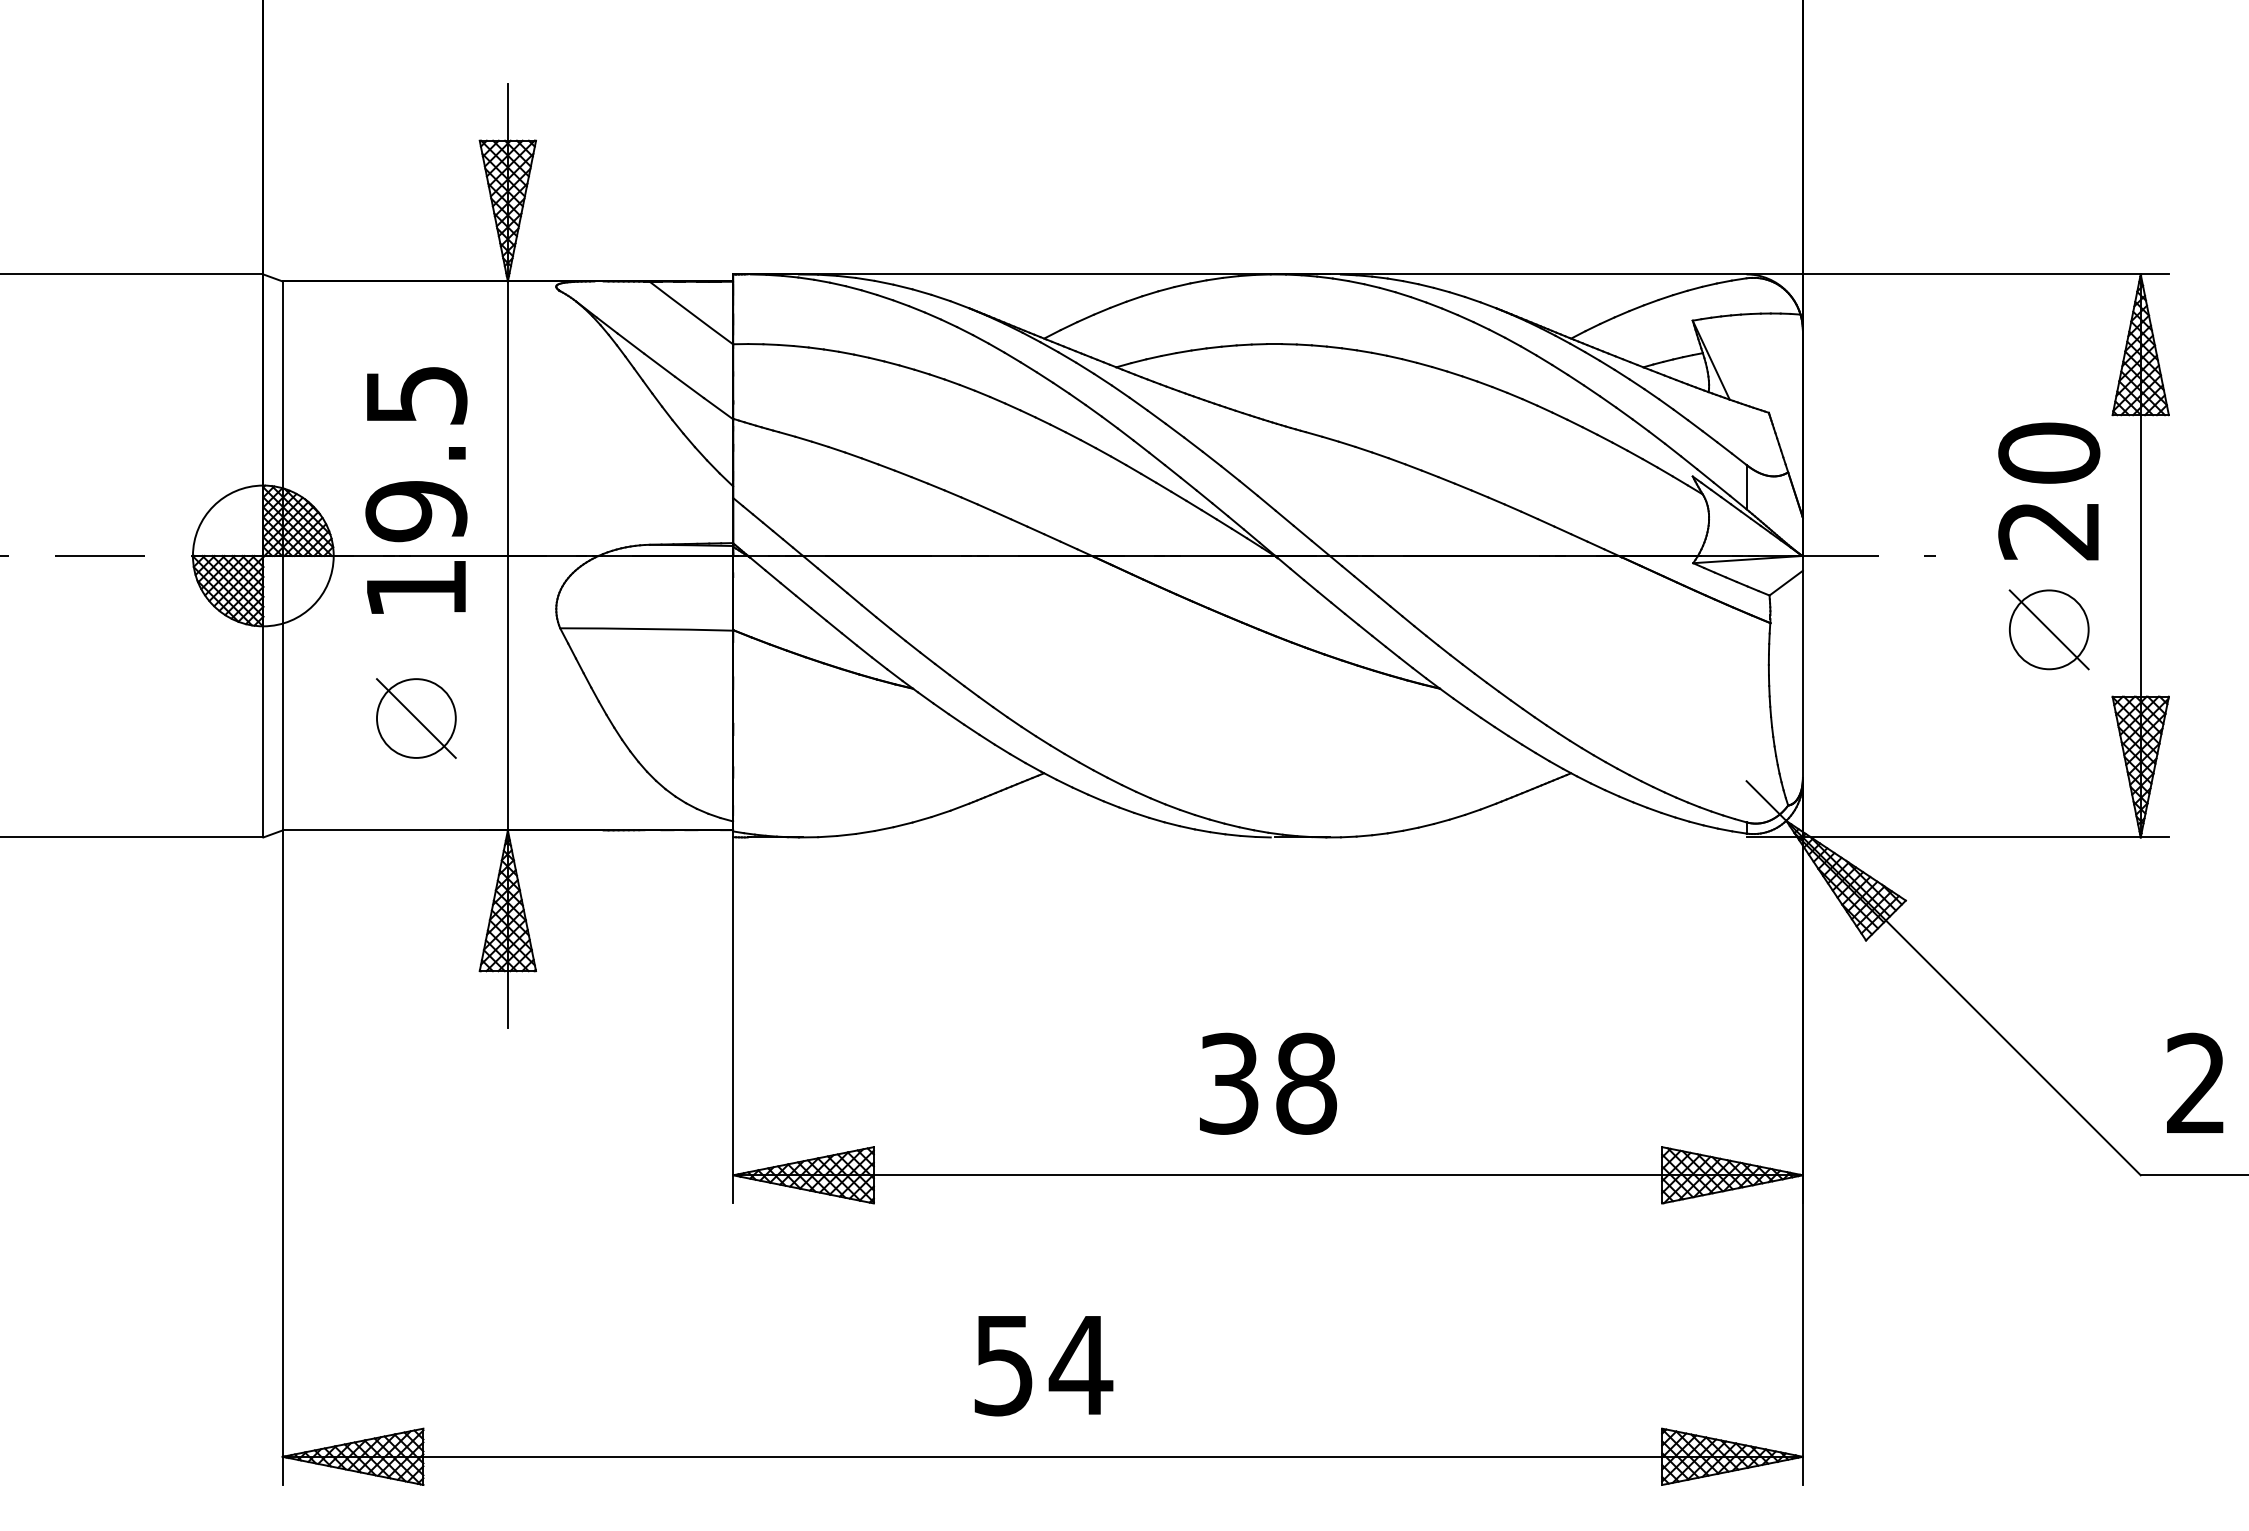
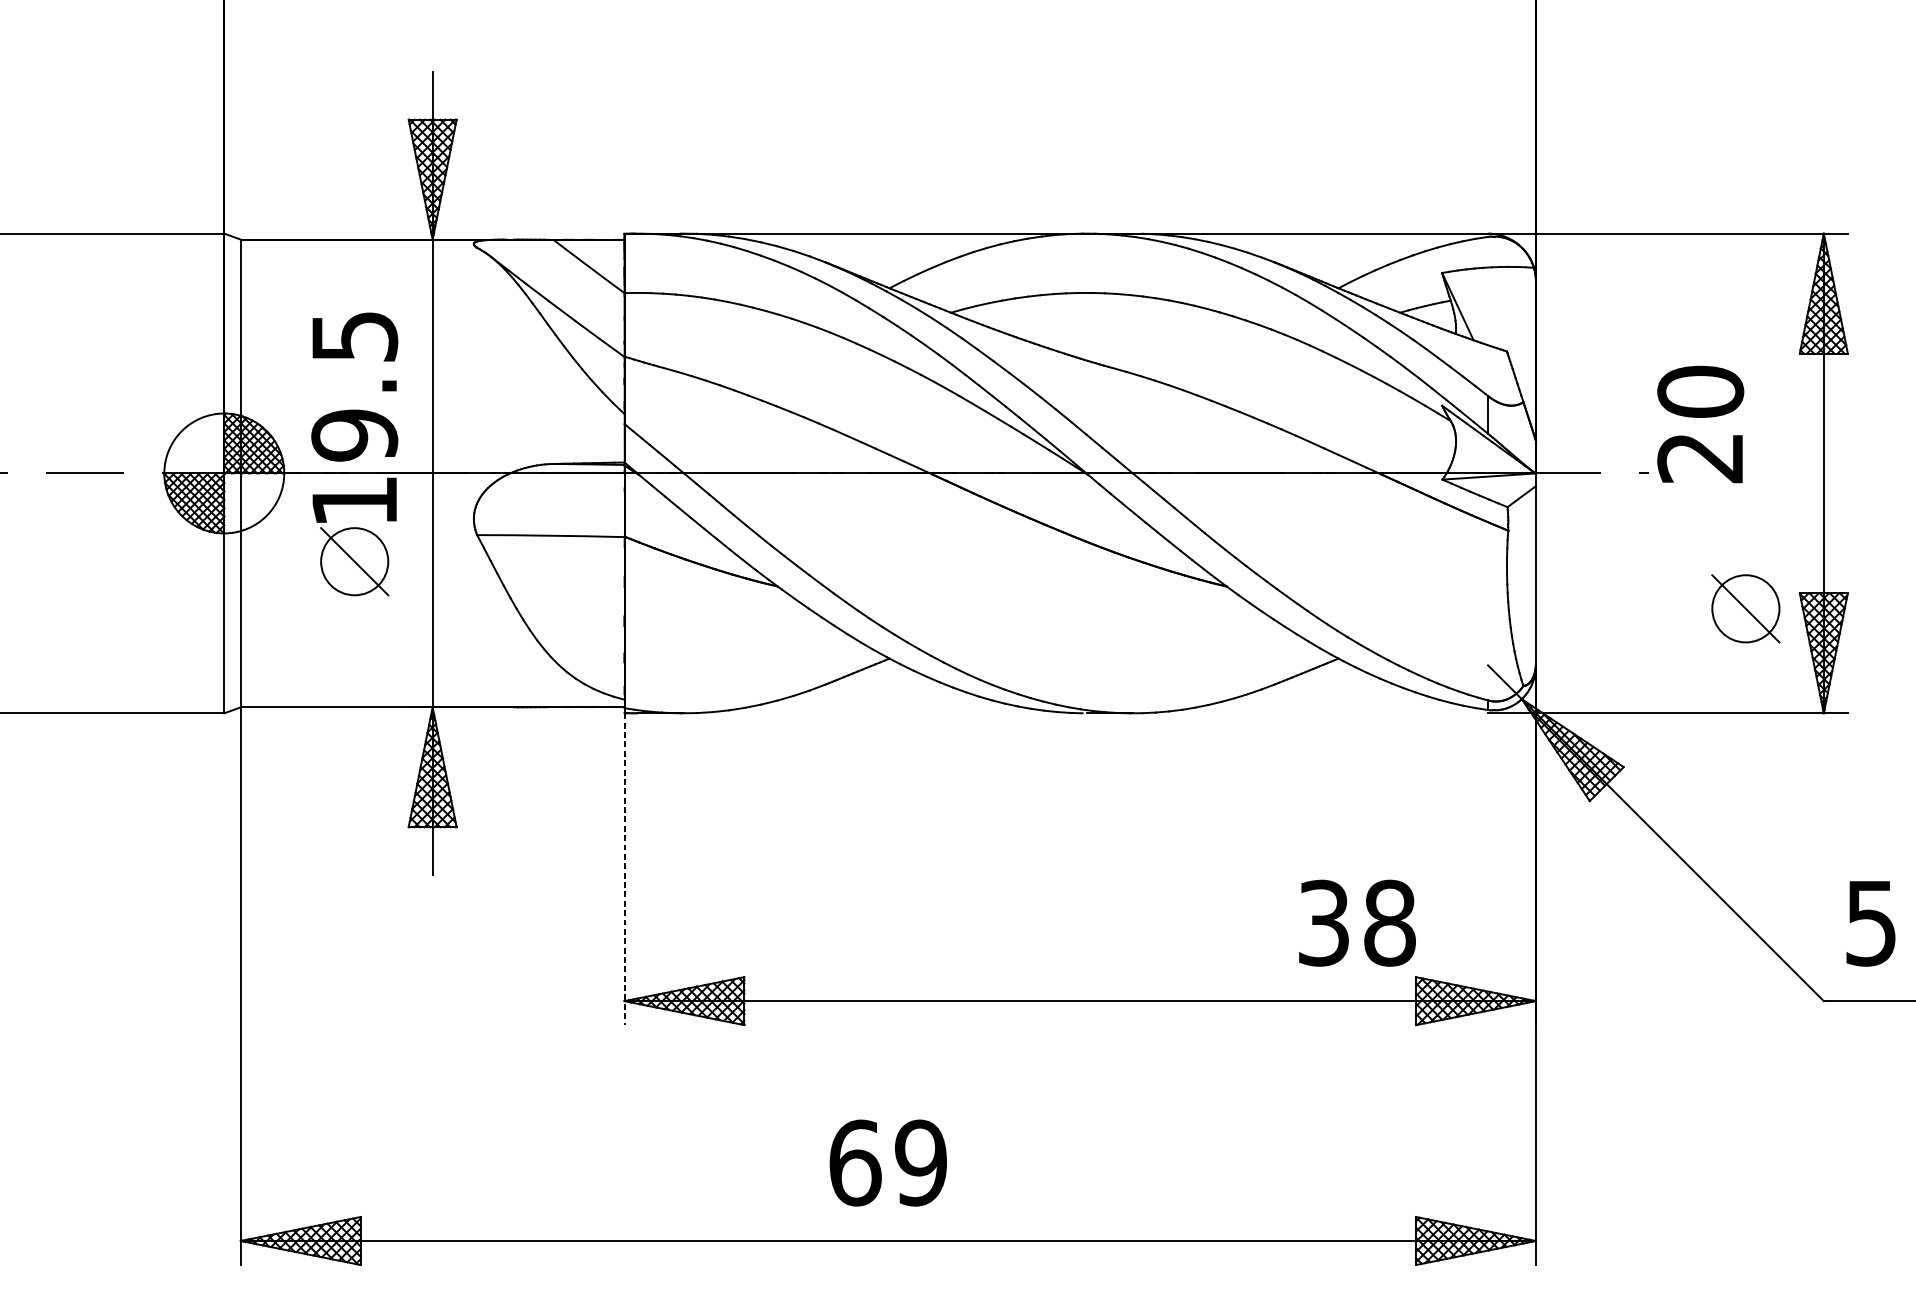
text: (2049, 491) -> (1700, 424), moved
part: (2048, 629) -> (1745, 608), moved
part: (416, 718) -> (354, 561), moved
line: (733, 1020) -> (624, 869), solid -> dashed
text: (1268, 1083) -> (1357, 922), moved
text: (2195, 1083) -> (1870, 922), 2 -> 5
text: (1043, 1365) -> (888, 1163), 54 -> 69

